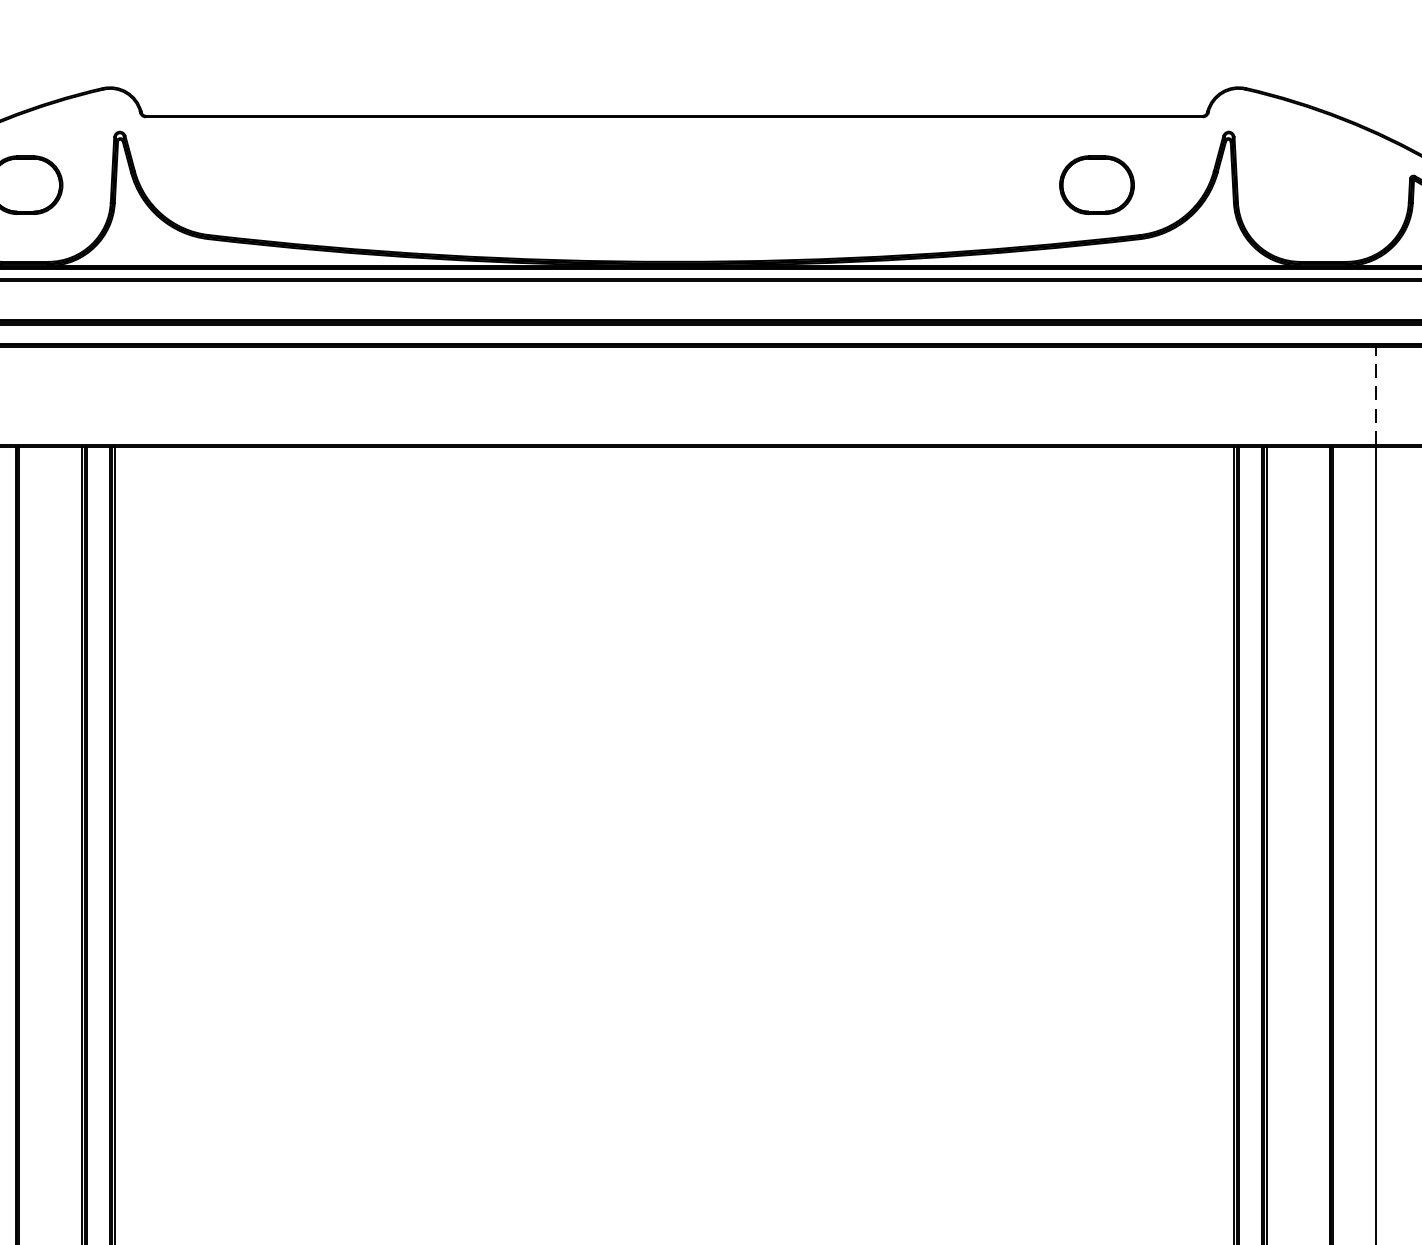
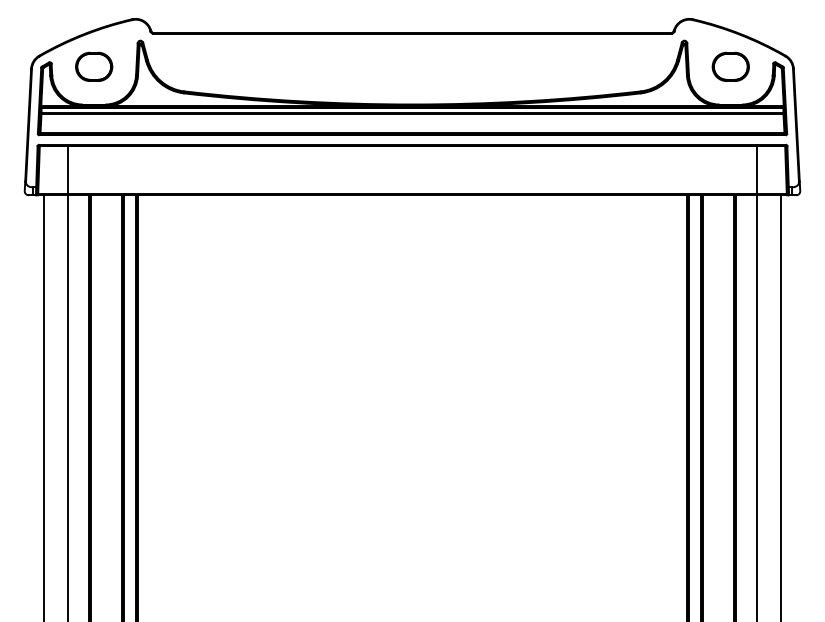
part: (1096, 184) -> (730, 66), moved
line: (1375, 394) -> (756, 169), dashed -> solid

